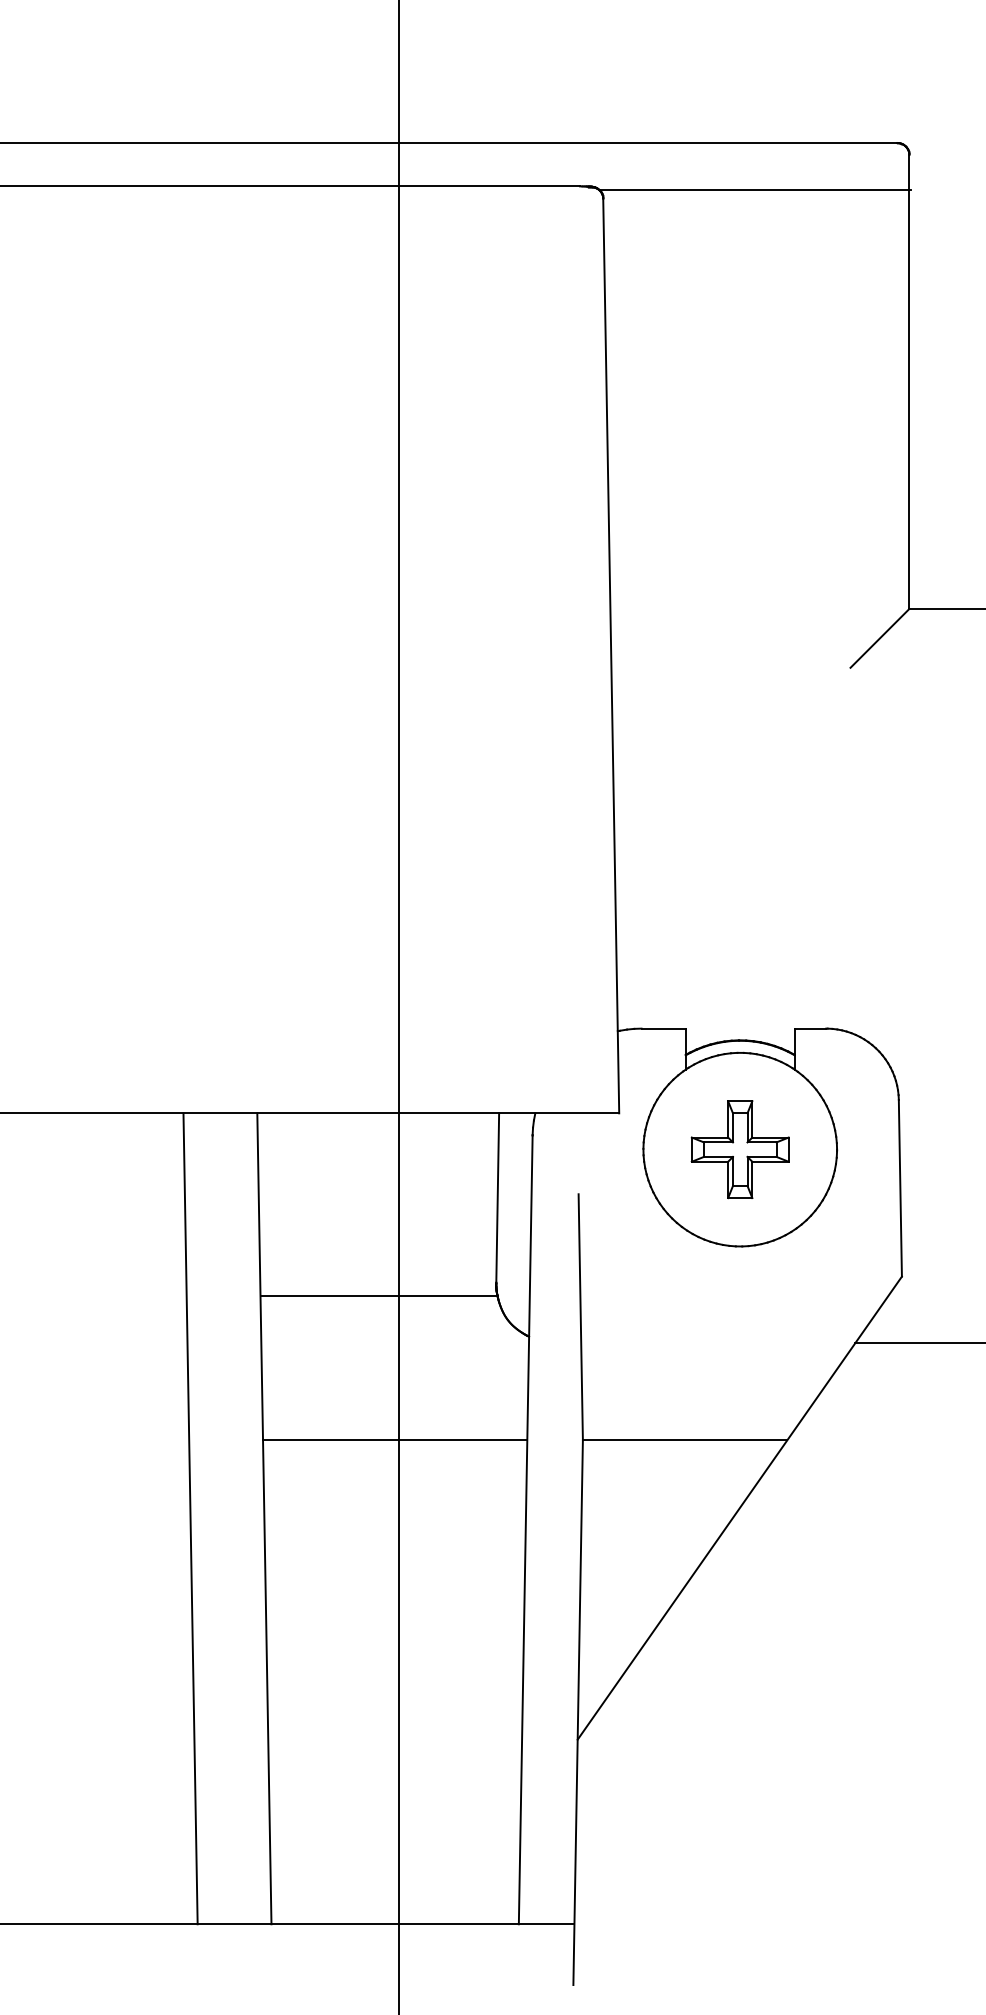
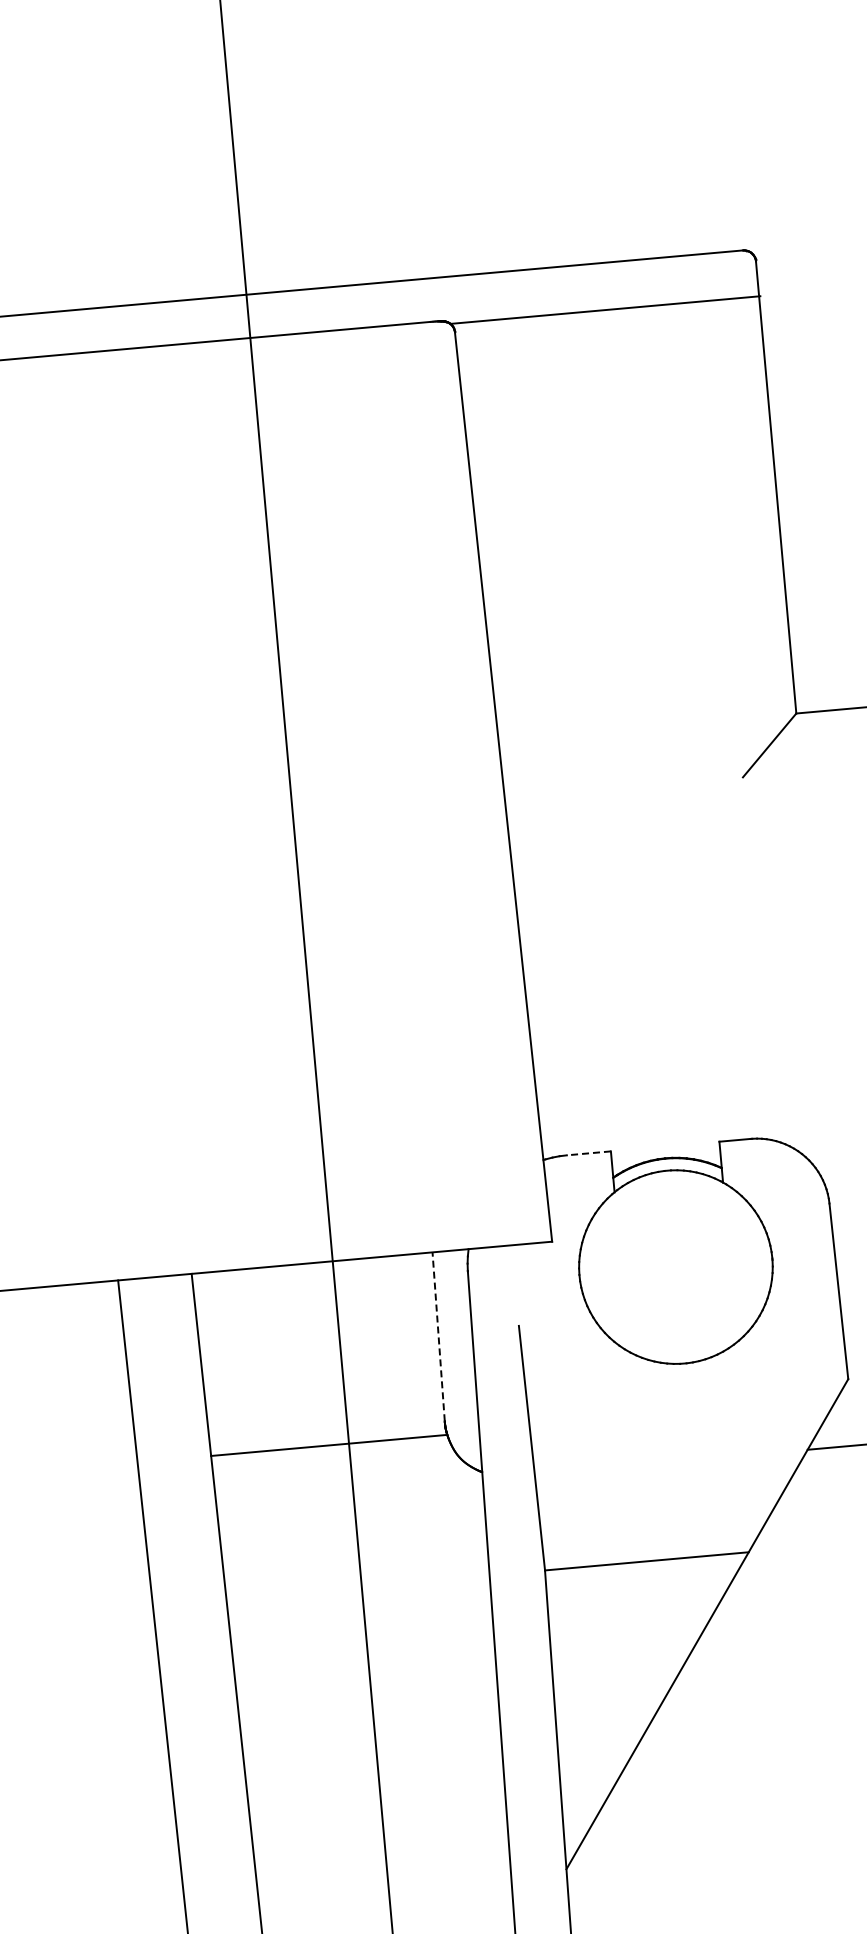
line: (663, 1028) -> (588, 1153), solid -> dashed
part: (739, 1149) -> (675, 1267), removed
line: (497, 1197) -> (438, 1336), solid -> dashed
line: (395, 1440) -> (358, 1587), removed

